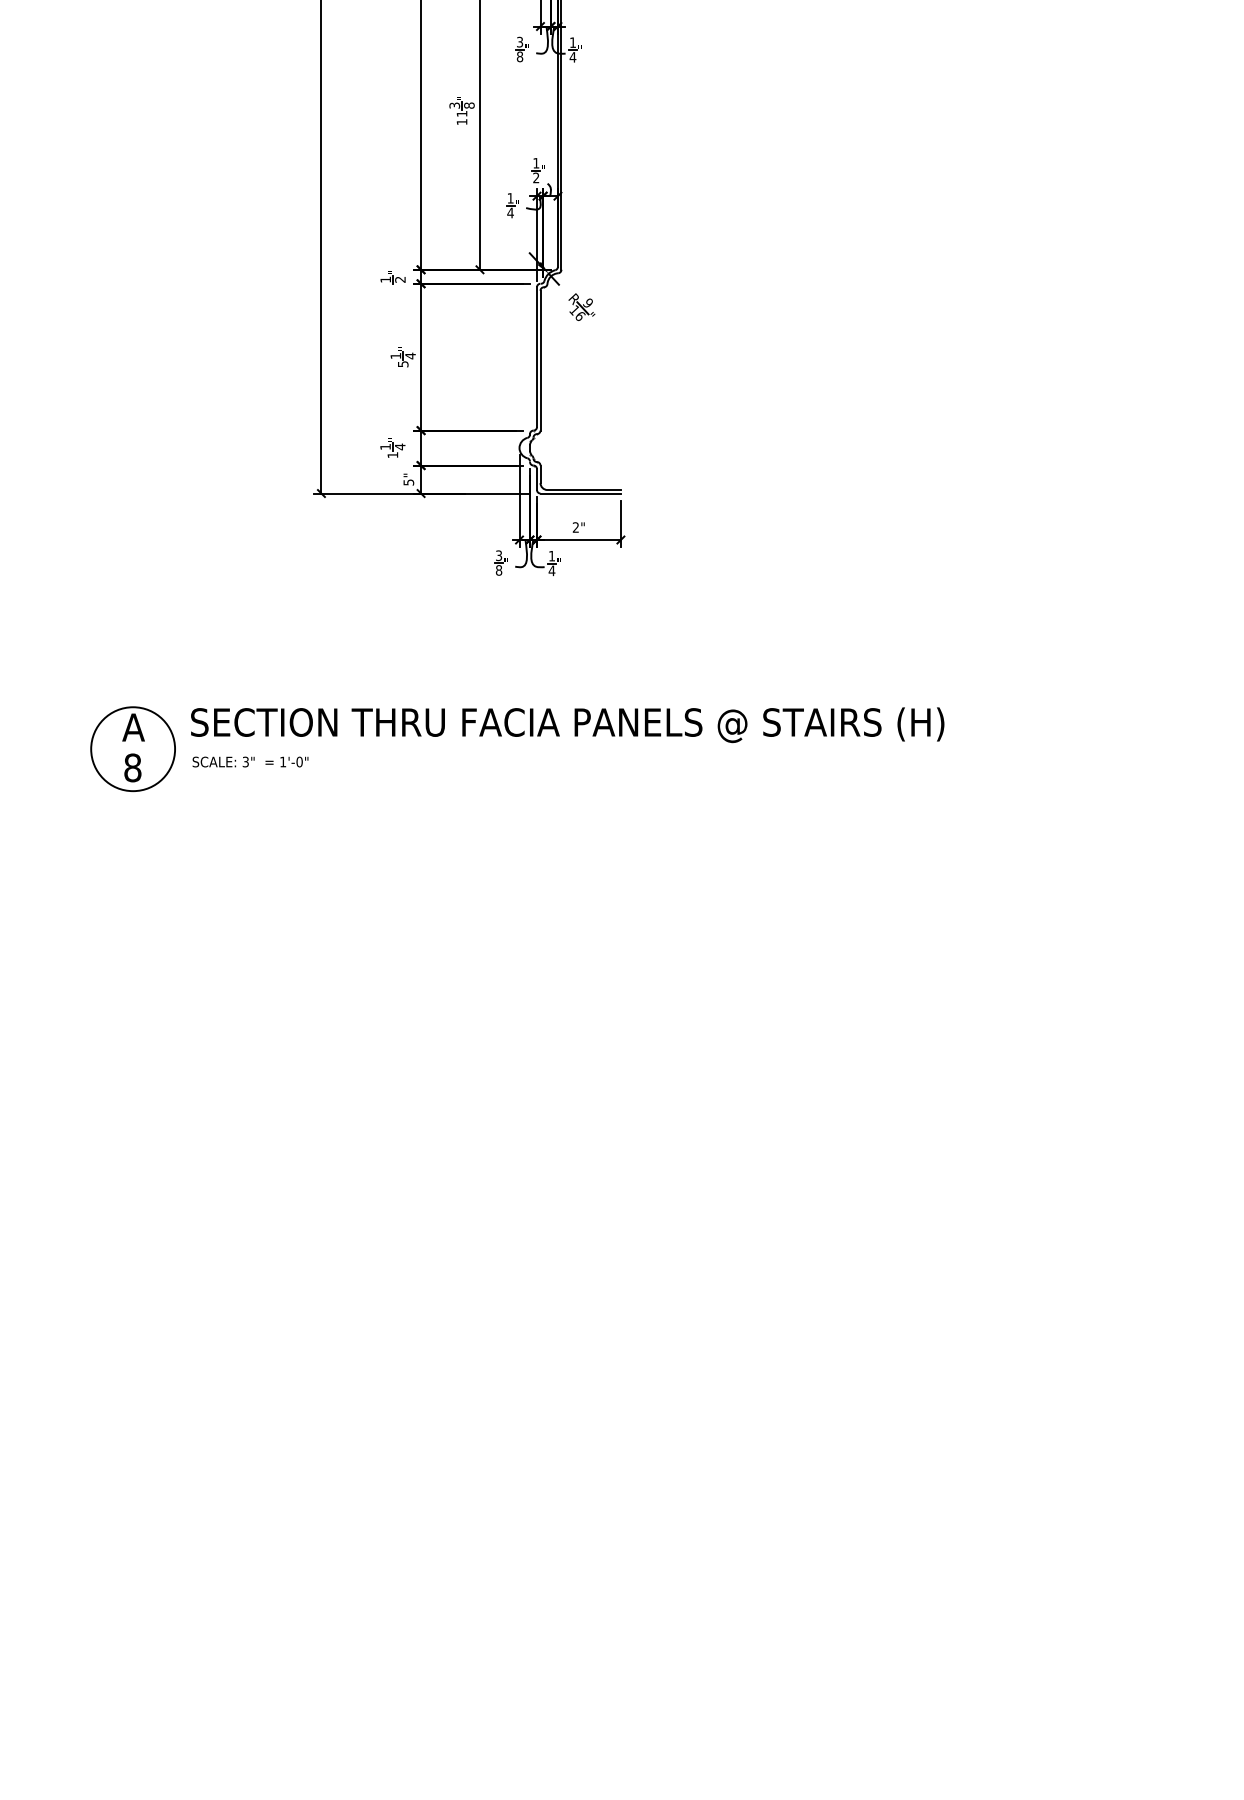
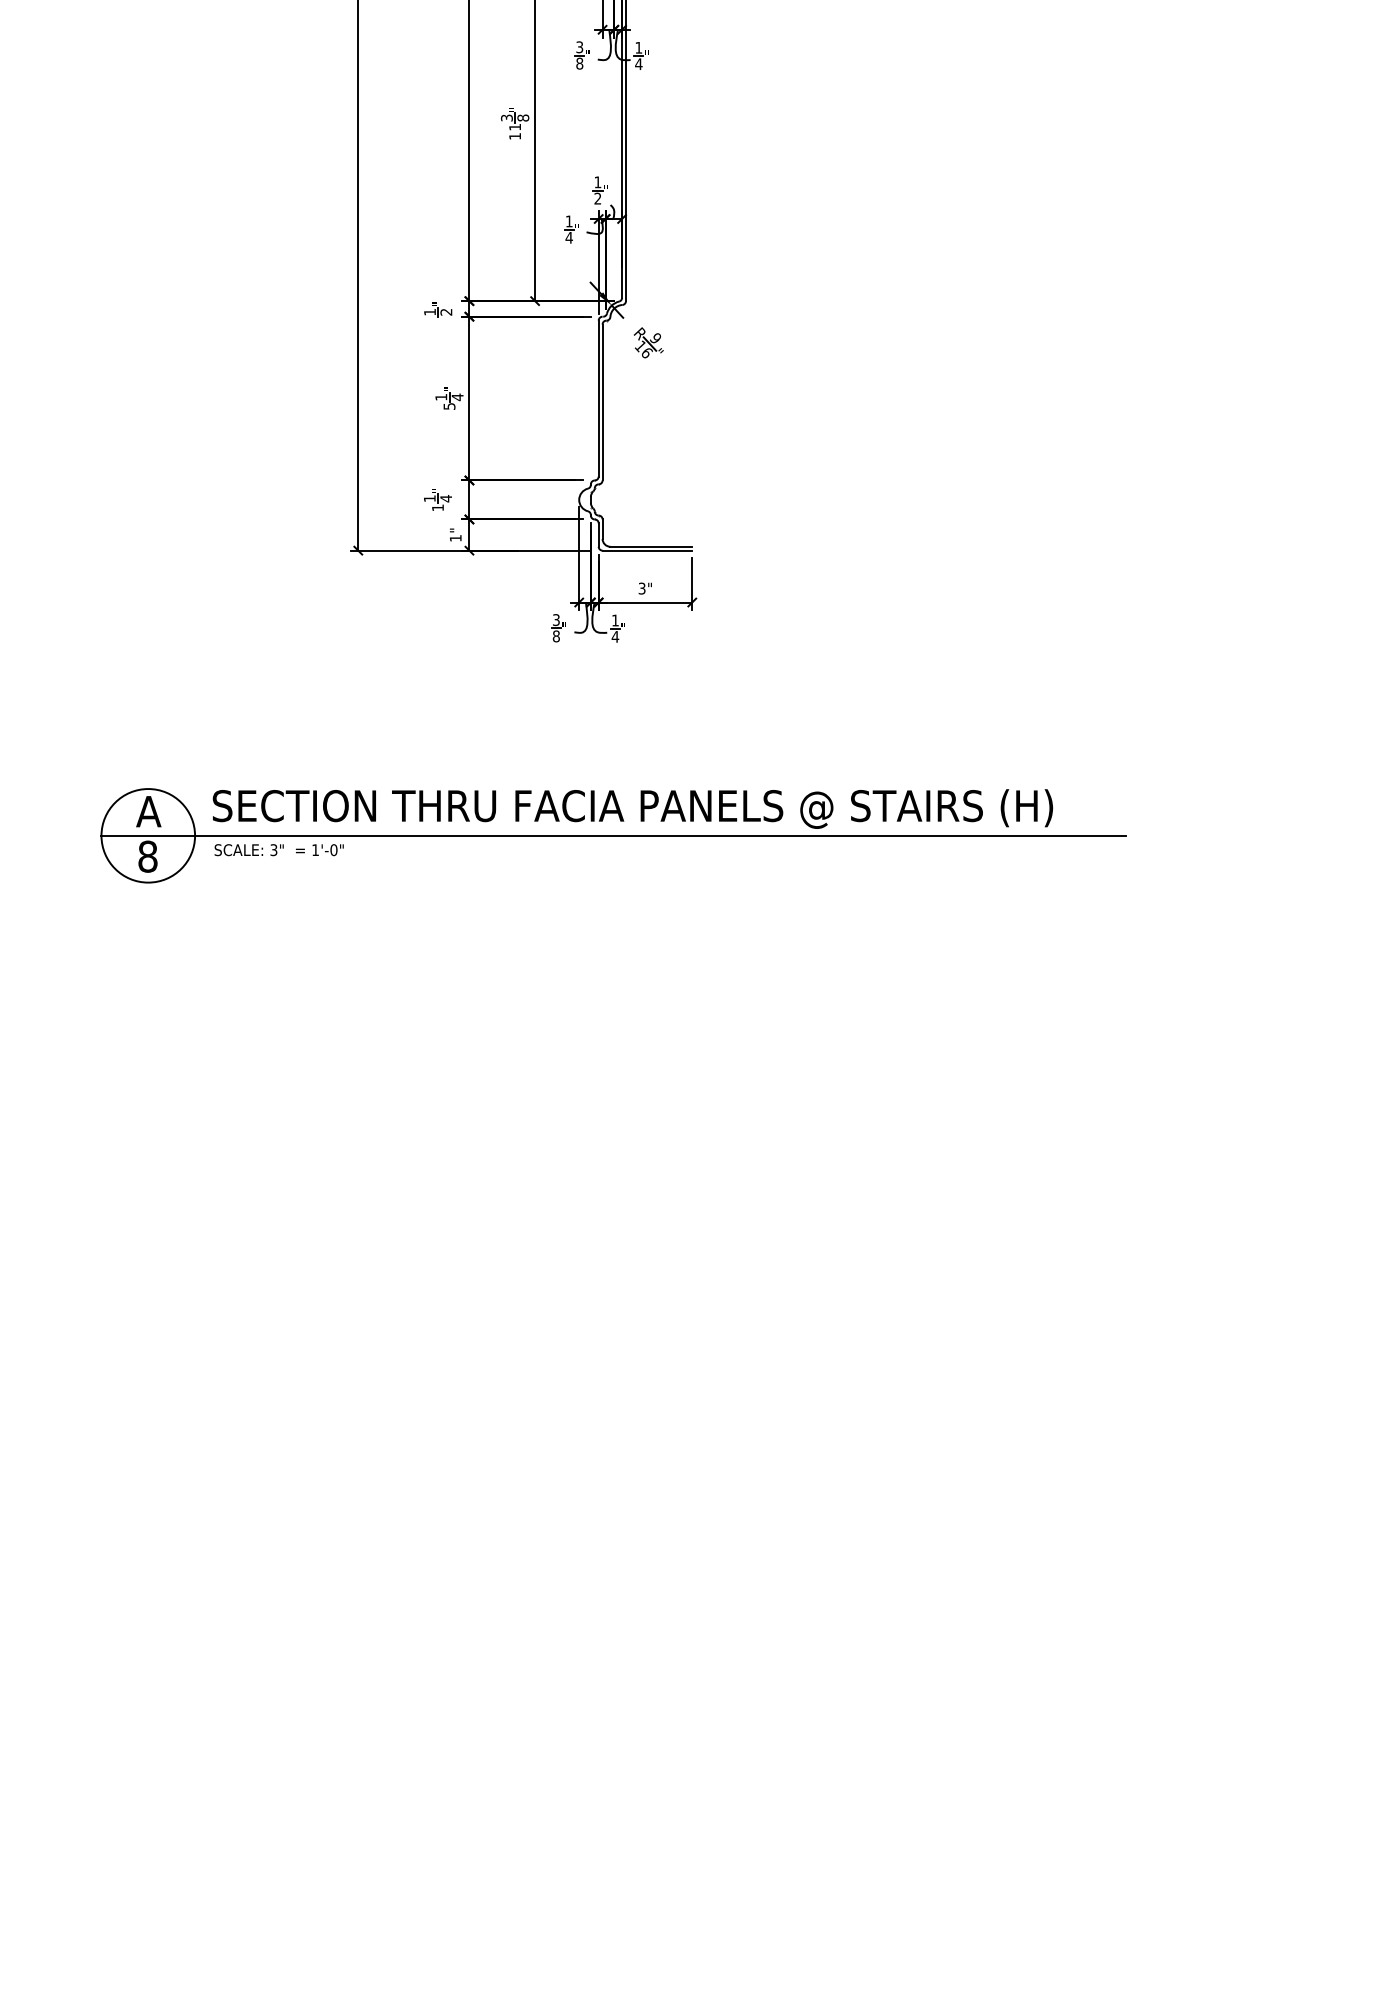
text: (408, 482) -> (455, 538), 5" -> 1"
text: (575, 527) -> (641, 588), 2" -> 3"
line: (550, 749) -> (613, 836), added

